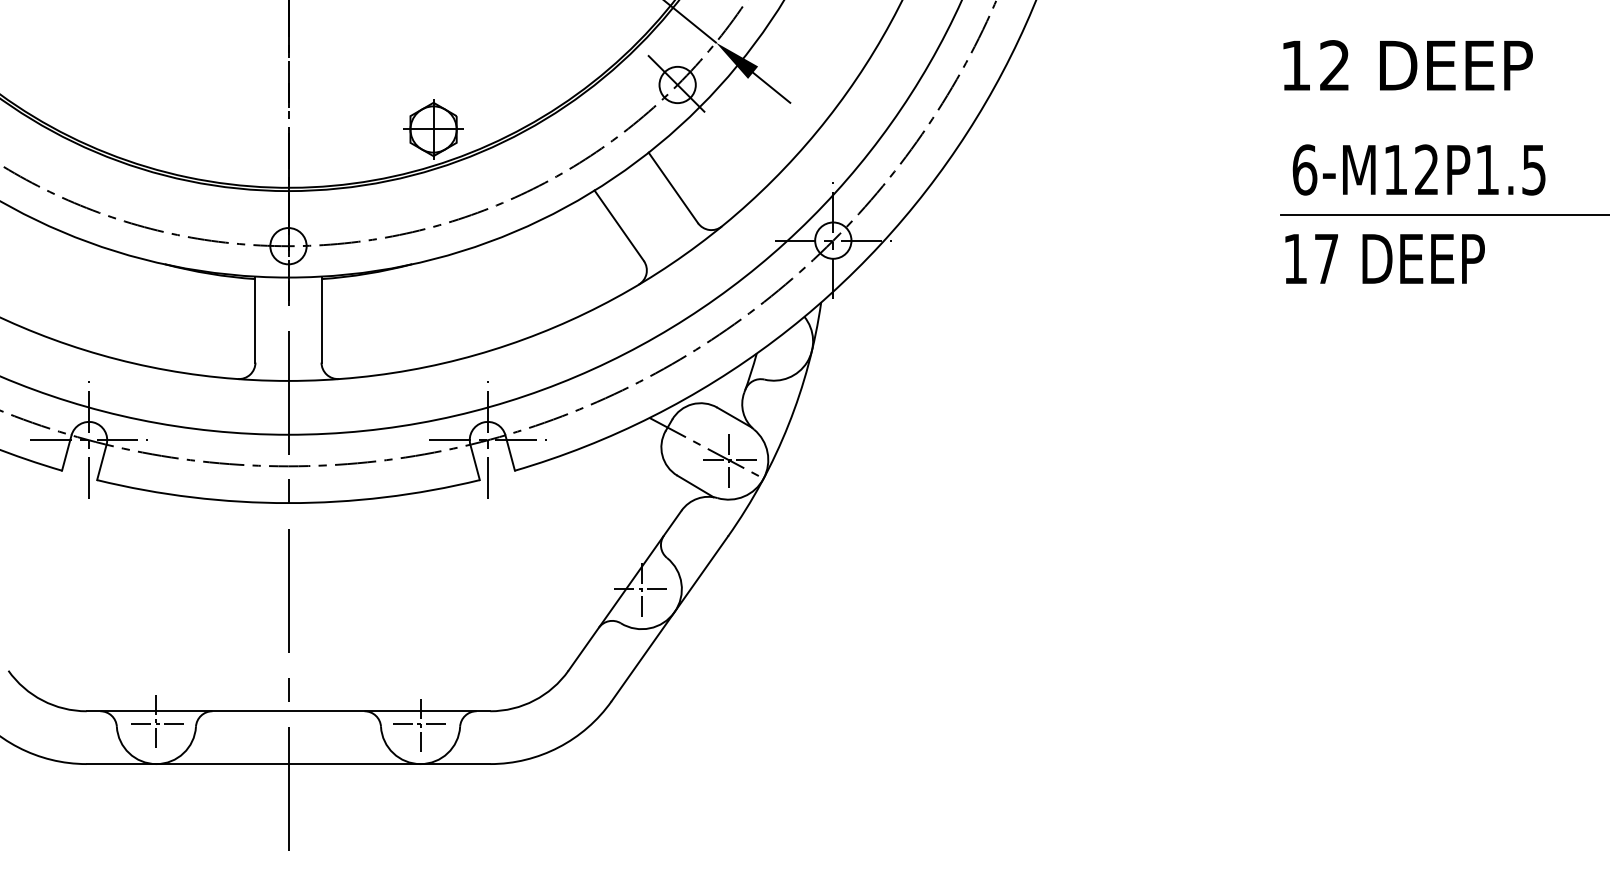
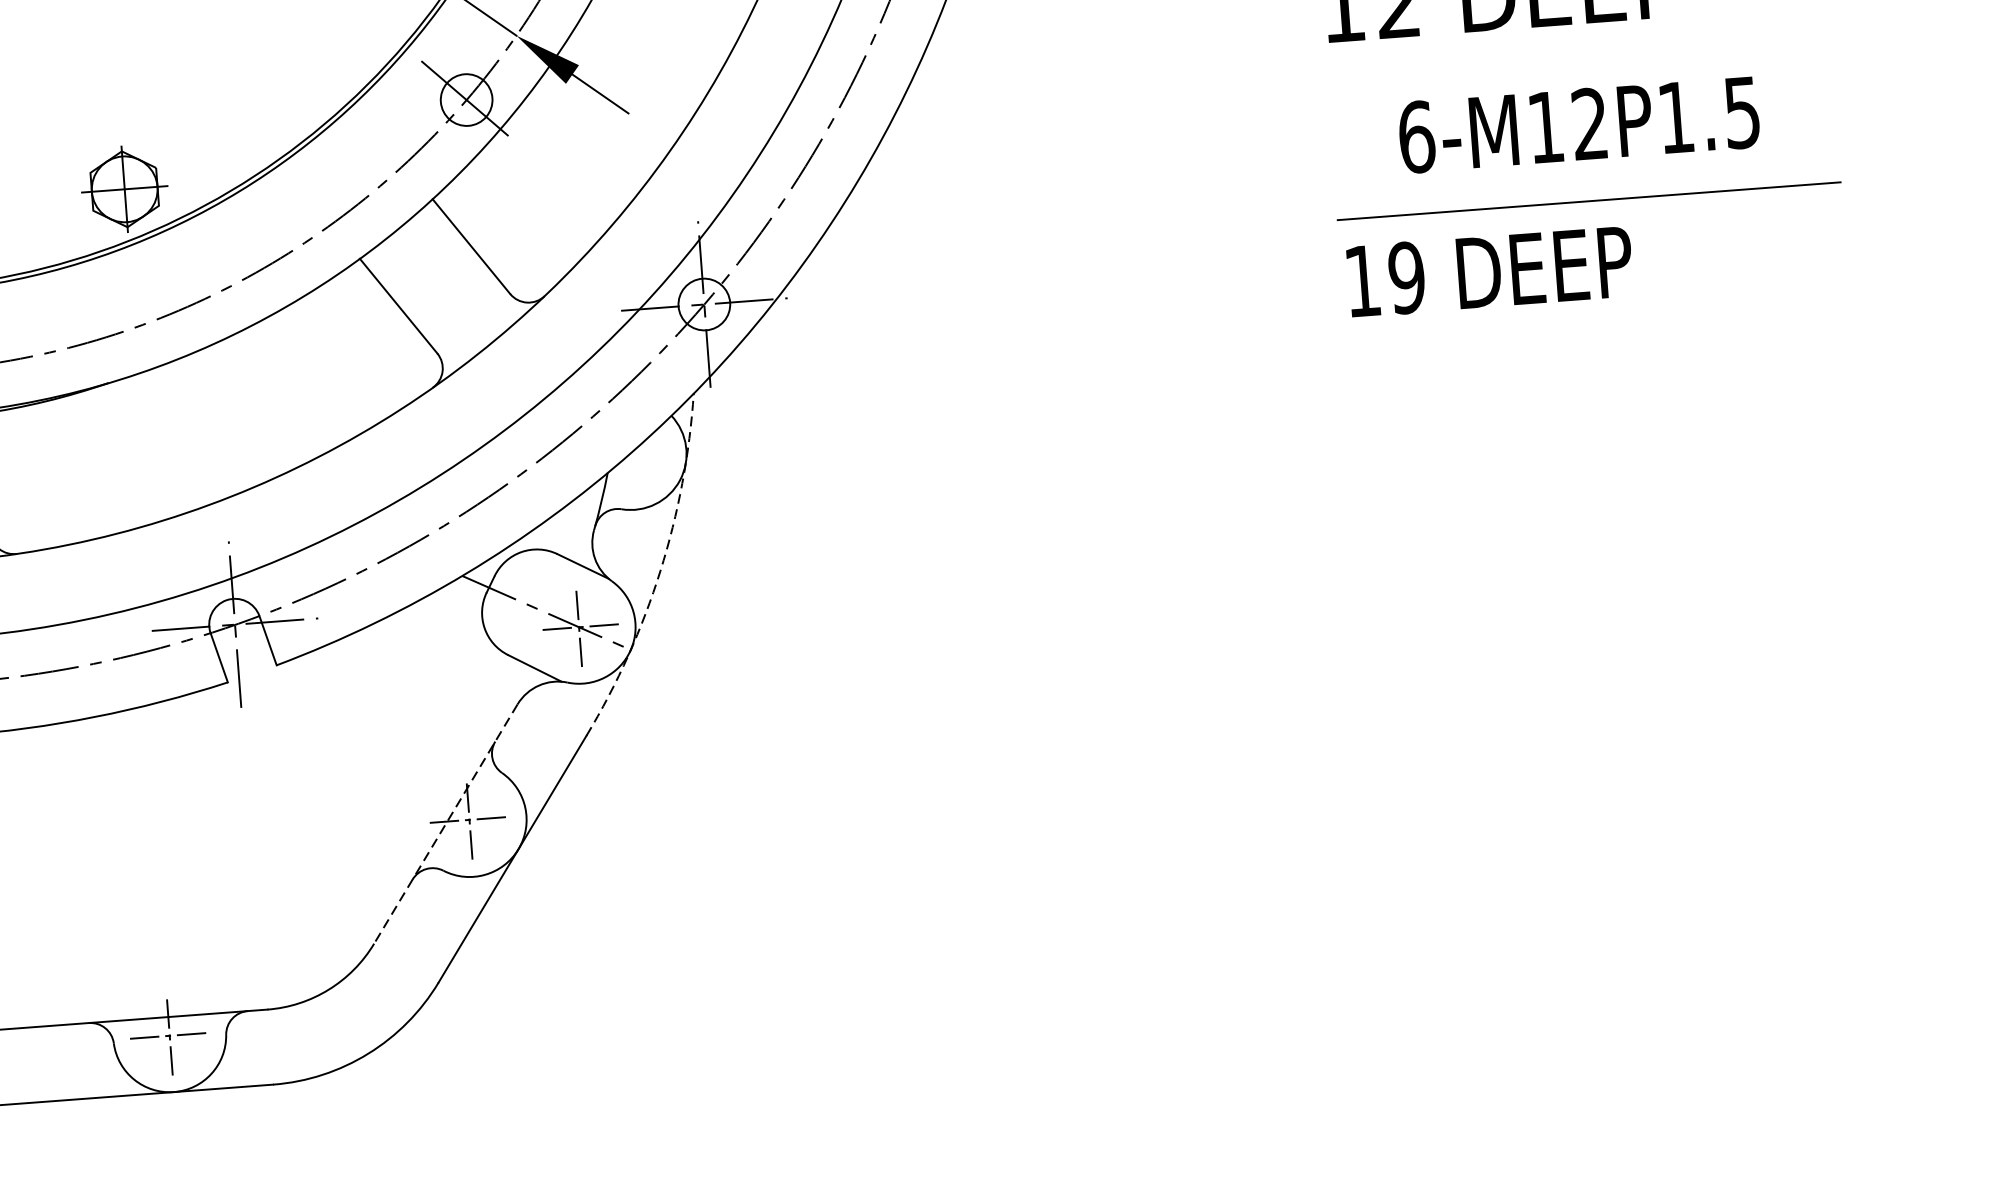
text: (1418, 169) -> (1578, 124), moved
text: (1326, 258) -> (1406, 277), 17 -> 19
arc: (788, 424) -> (660, 570), solid -> dashed
line: (625, 590) -> (446, 823), solid -> dashed

